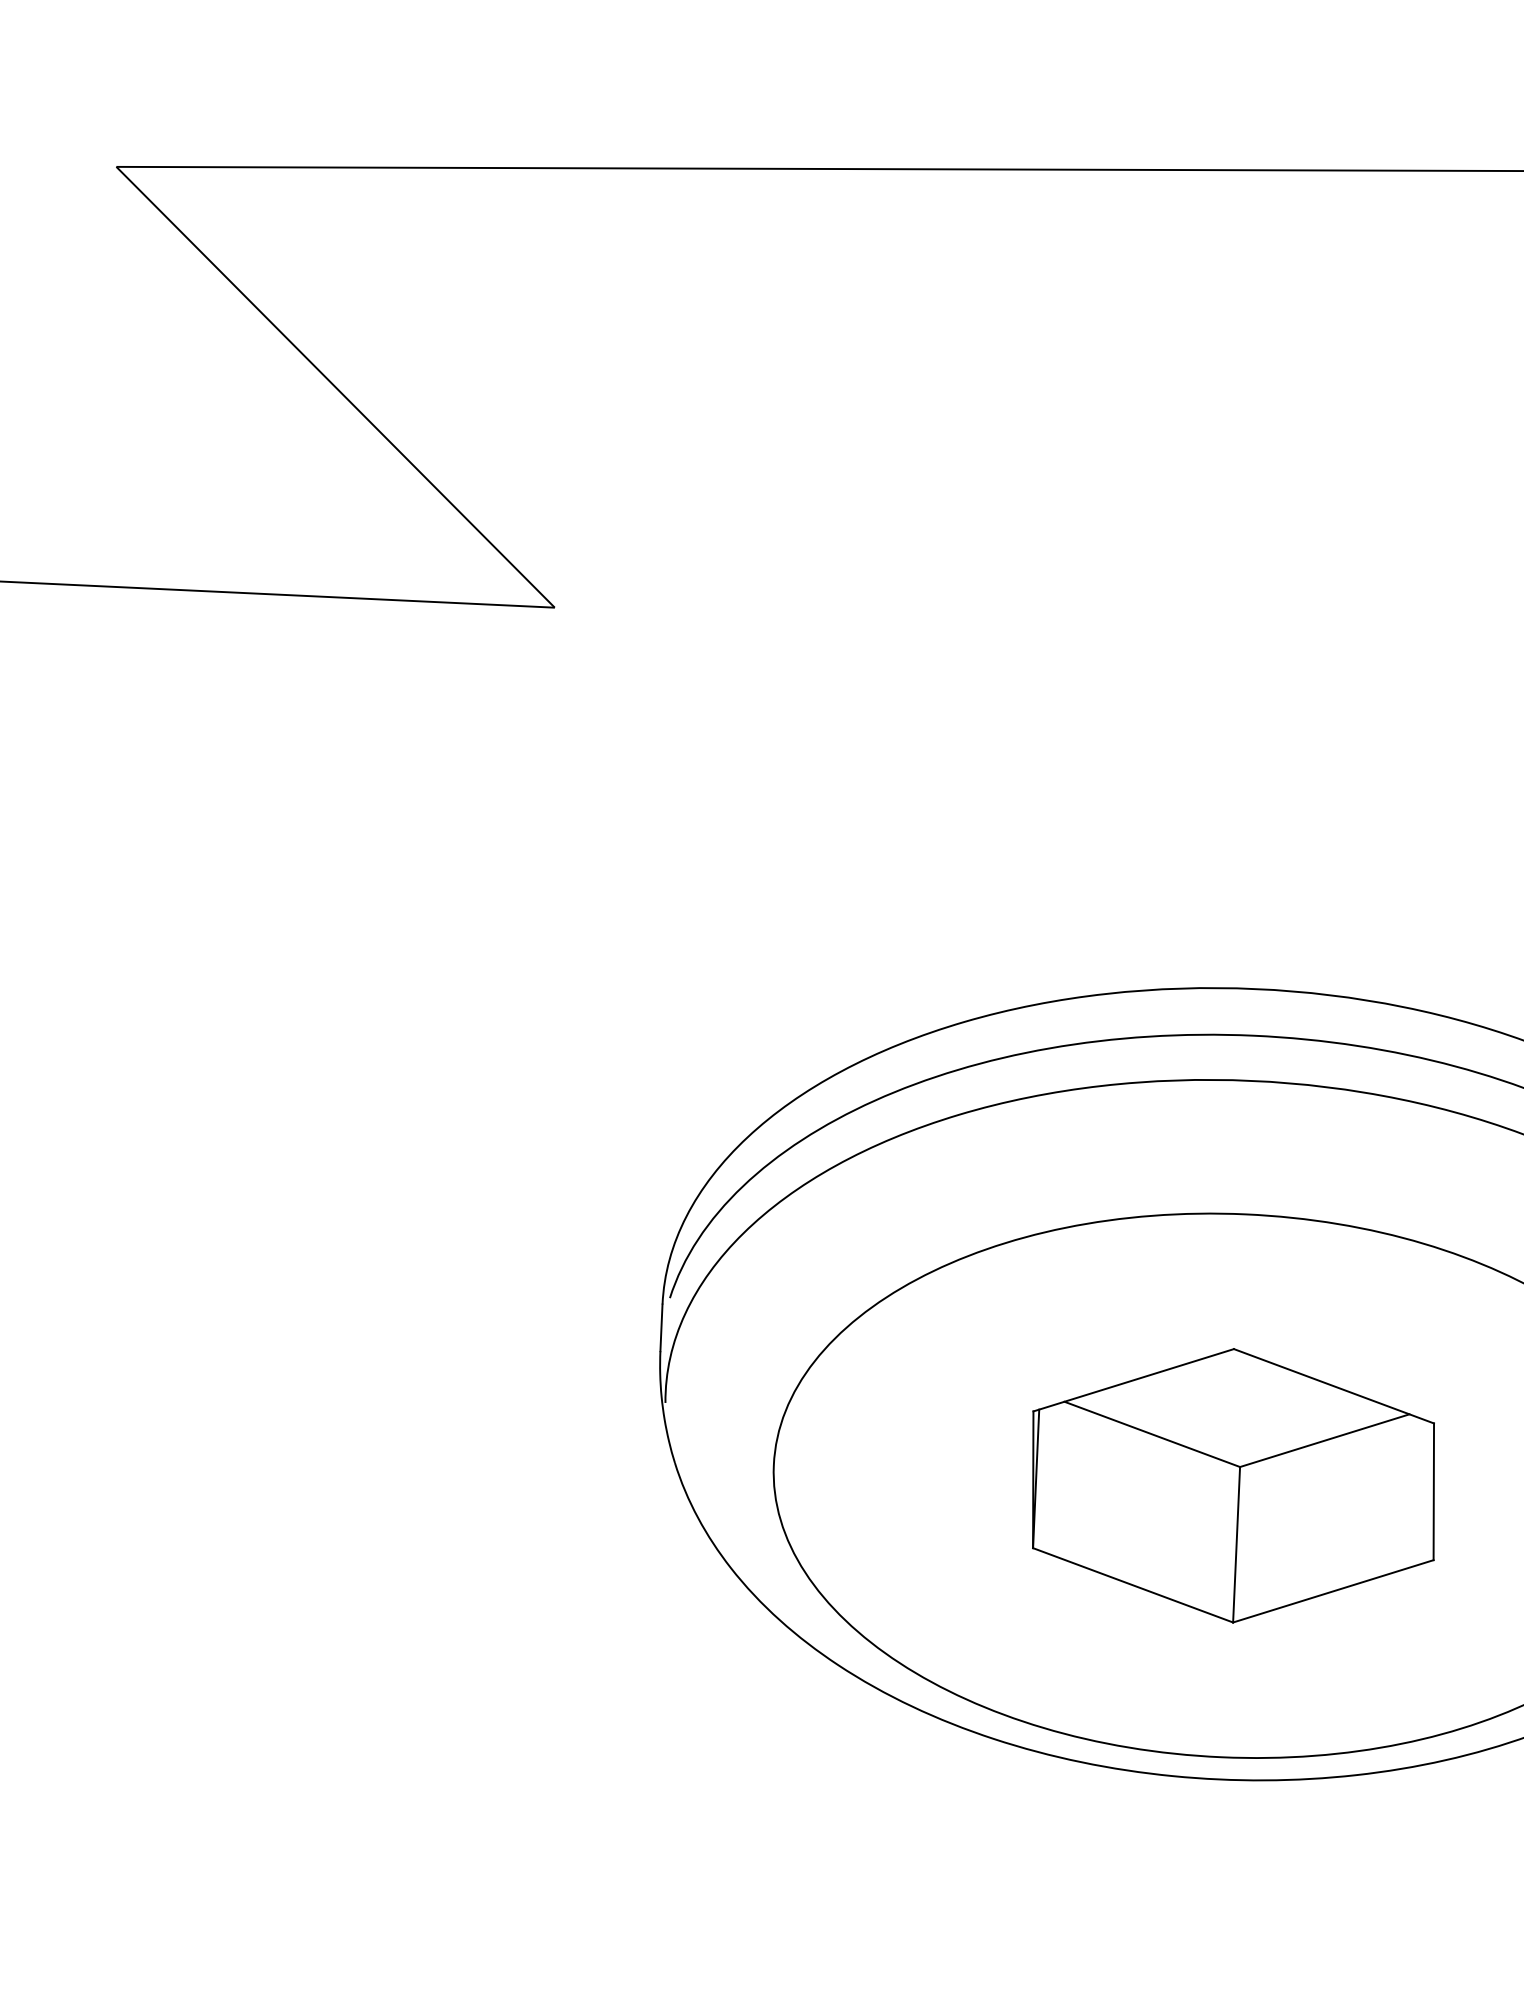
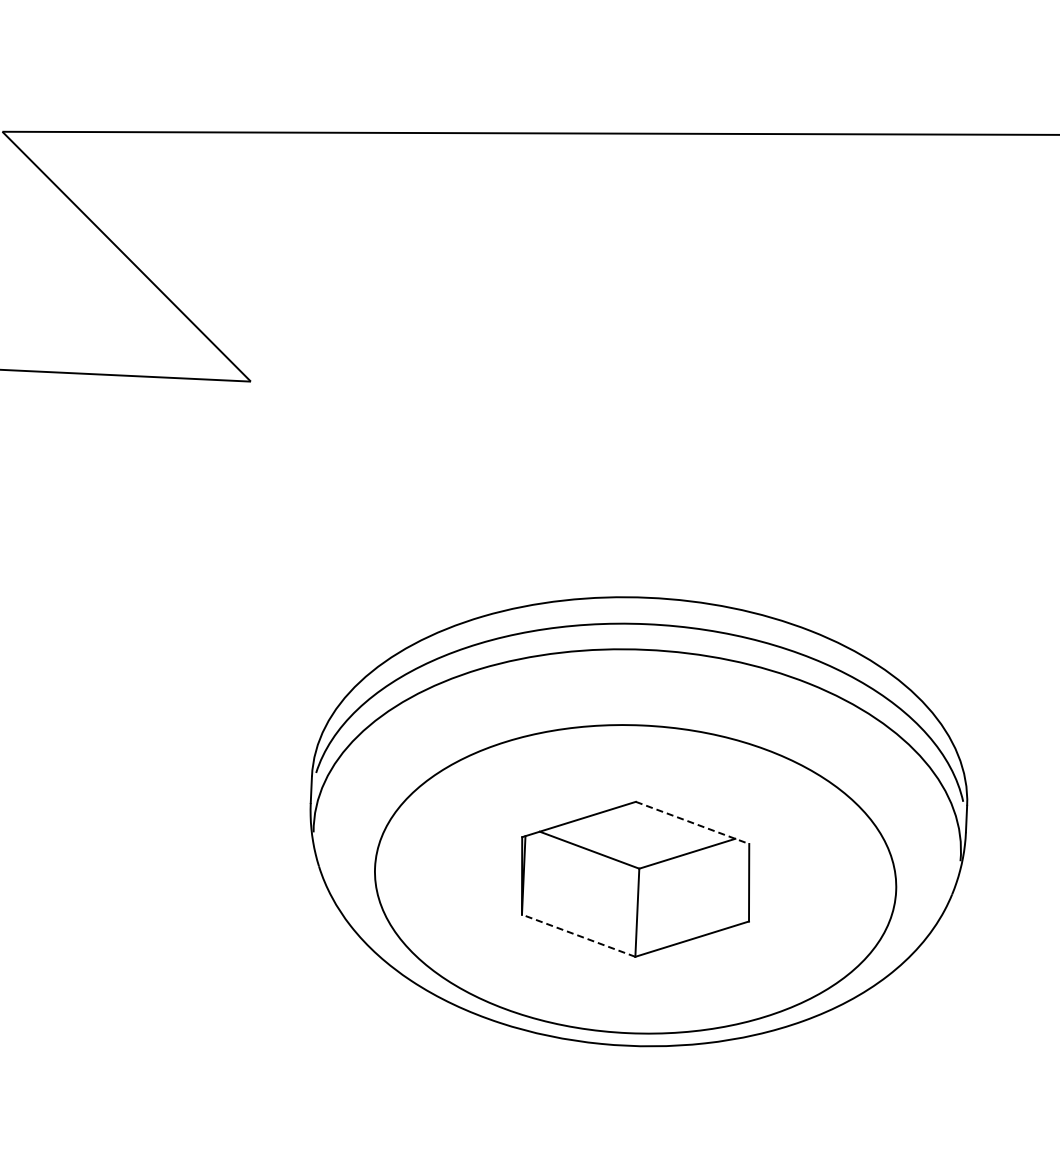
line: (1335, 1387) -> (693, 823), solid -> dashed
line: (1132, 1584) -> (578, 935), solid -> dashed

